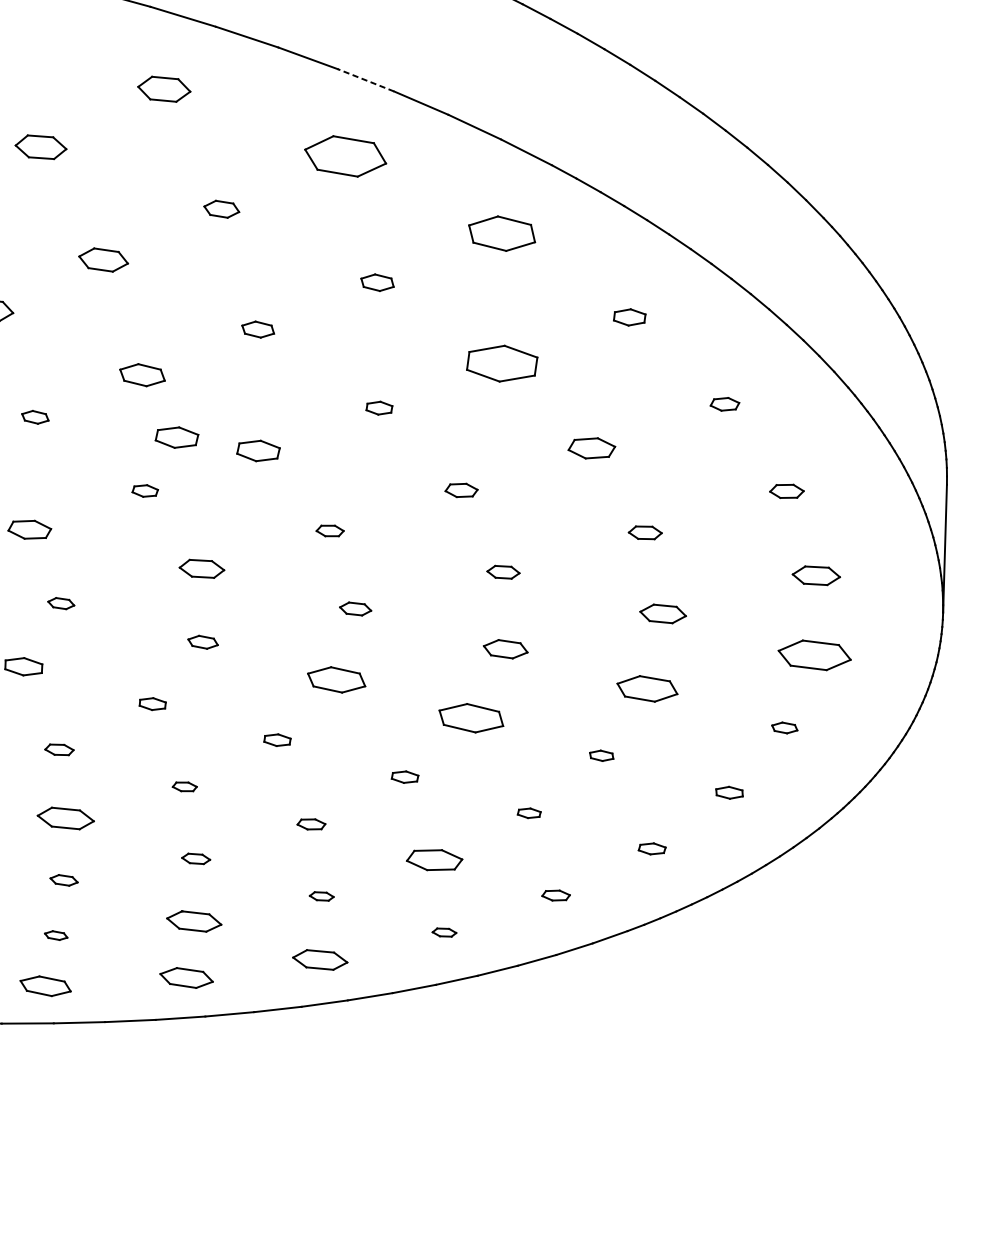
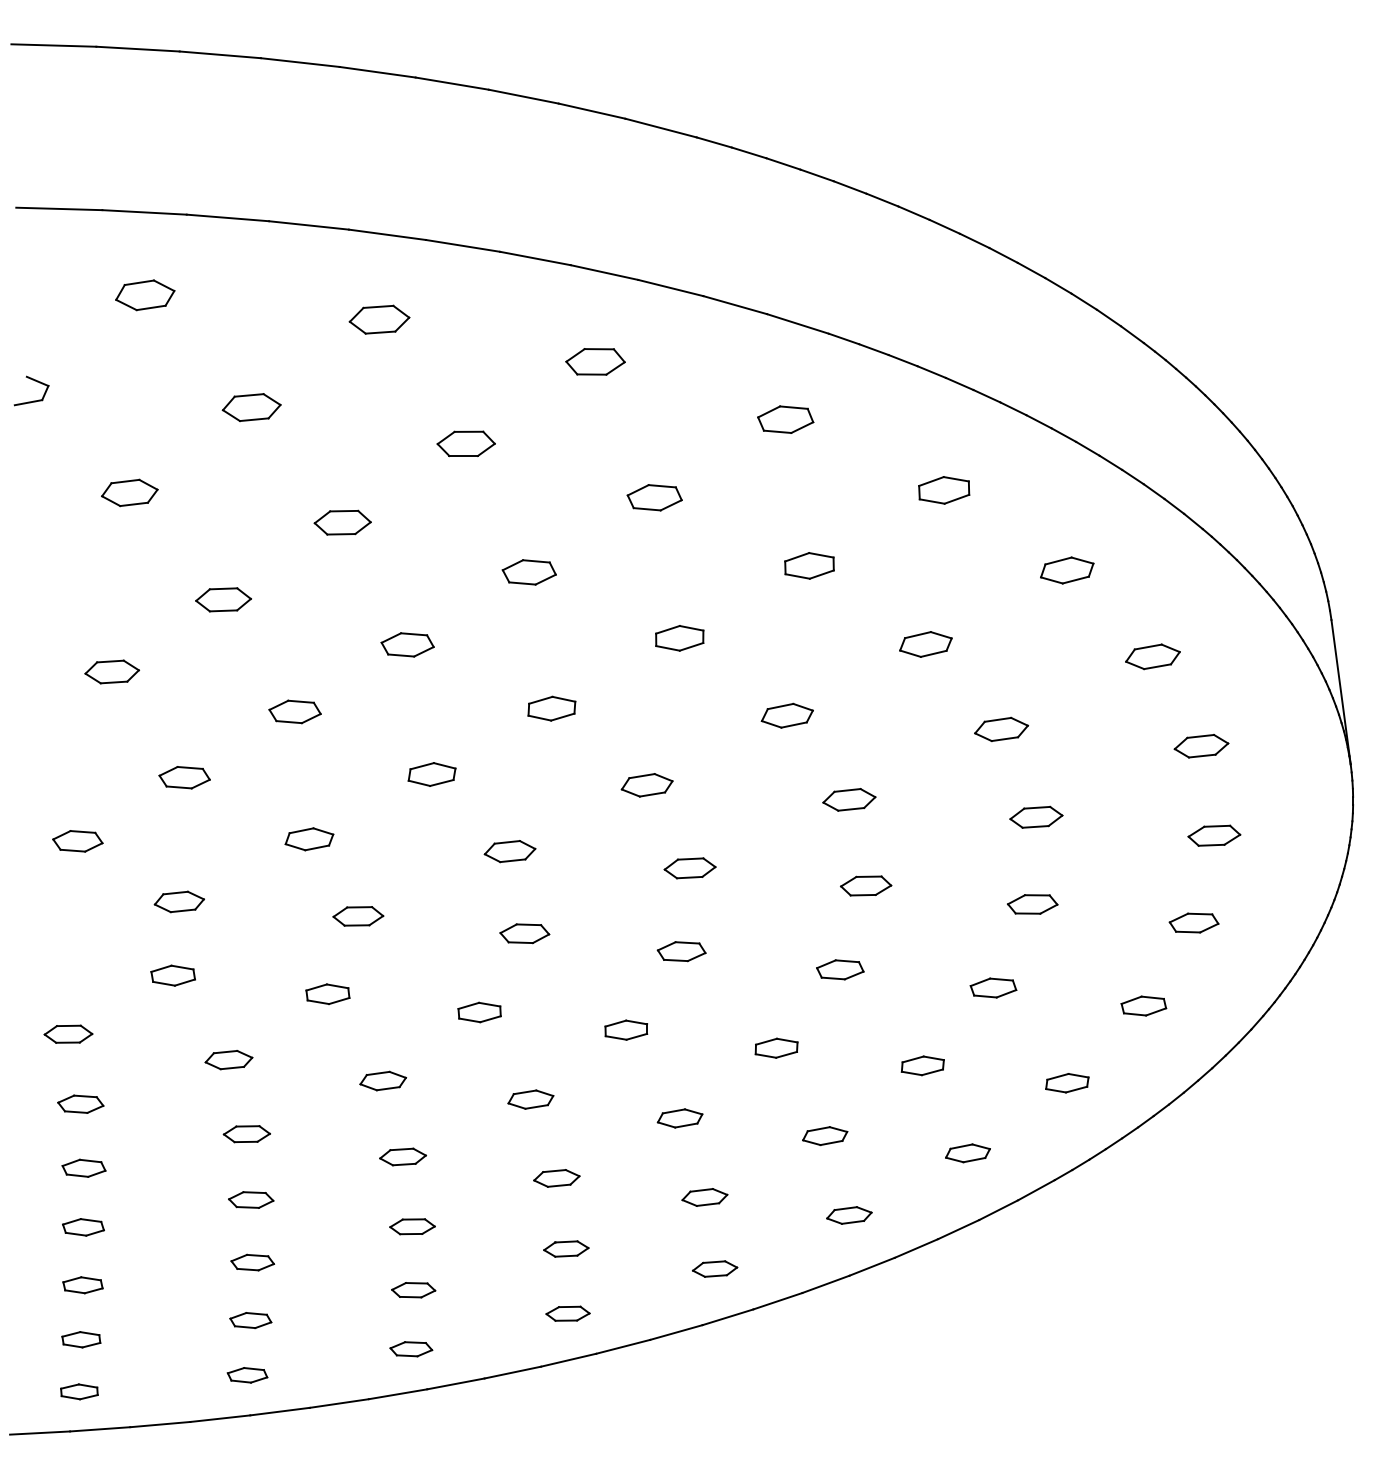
line: (366, 80) -> (604, 272), dashed -> solid
part: (345, 156) -> (595, 361), size x0.62
part: (221, 208) -> (465, 443), size x1.43
part: (502, 233) -> (785, 419), size x0.71
part: (377, 282) -> (654, 497), size x1.43
part: (629, 317) -> (944, 490), size x1.43
part: (257, 329) -> (528, 572), size x1.43
part: (502, 363) -> (809, 565), size x0.62
part: (725, 404) -> (1067, 570), size x1.67
part: (379, 408) -> (679, 638), size x1.67
part: (34, 416) -> (294, 711), size x1.67
part: (176, 437) -> (457, 708), removed
part: (144, 490) -> (431, 774), size x1.67
part: (460, 490) -> (786, 715), size x1.43
part: (786, 490) -> (1152, 656), size x1.43
part: (329, 530) -> (646, 785), size x1.67
part: (645, 532) -> (1001, 729), size x1.43
part: (503, 571) -> (849, 799), size x1.43
part: (61, 603) -> (358, 916), size x1.67
part: (355, 609) -> (689, 868), size x1.43
part: (202, 641) -> (524, 933), size x1.43
part: (814, 654) -> (1214, 835), size x0.62
part: (336, 679) -> (681, 951), size x0.71
part: (647, 688) -> (1032, 904), size x0.71
part: (152, 704) -> (479, 1012), size x1.43
part: (471, 718) -> (840, 969), size x0.62
part: (784, 727) -> (1193, 922), size x1.67
part: (277, 739) -> (626, 1029), size x1.43
part: (59, 749) -> (383, 1080), size x1.43
part: (601, 755) -> (993, 987), size x1.67
part: (405, 776) -> (776, 1047), size x1.43
part: (184, 786) -> (530, 1099), size x1.67
part: (729, 792) -> (1143, 1005), size x1.43
part: (529, 812) -> (922, 1065), size x1.67
part: (65, 817) -> (402, 1156), size x0.71
part: (310, 824) -> (679, 1118), size x1.43
part: (652, 849) -> (1067, 1083), size x1.43
part: (195, 858) -> (556, 1178), size x1.43
part: (434, 860) -> (825, 1136), size x0.71
part: (64, 880) -> (412, 1226), size x1.43
part: (555, 895) -> (967, 1153), size x1.43
part: (321, 896) -> (704, 1197), size x1.67
part: (194, 921) -> (566, 1248), size x0.71
part: (444, 932) -> (849, 1215), size x1.67
part: (55, 935) -> (413, 1290), size x1.67
part: (320, 959) -> (715, 1268), size x0.71
part: (186, 977) -> (567, 1313), size x0.71
part: (45, 986) -> (411, 1349), size x0.71

